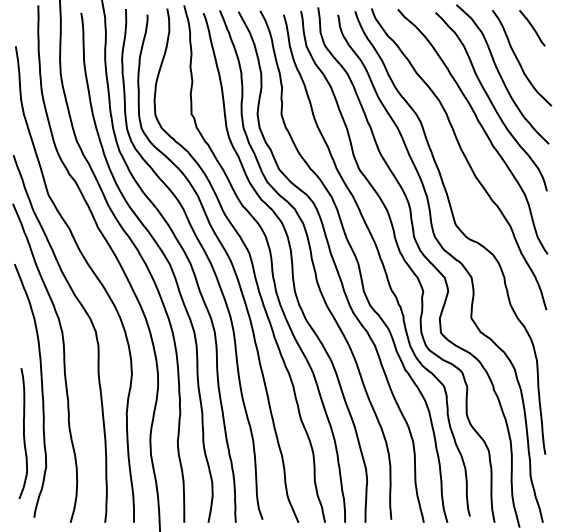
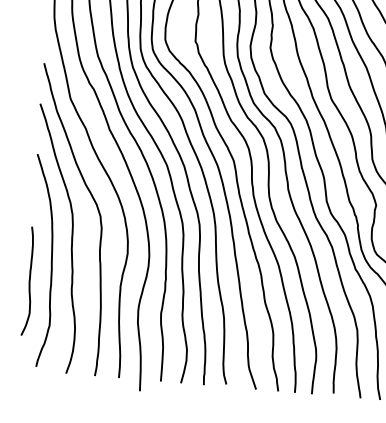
curve: (23, 433) -> (29, 281), moved

